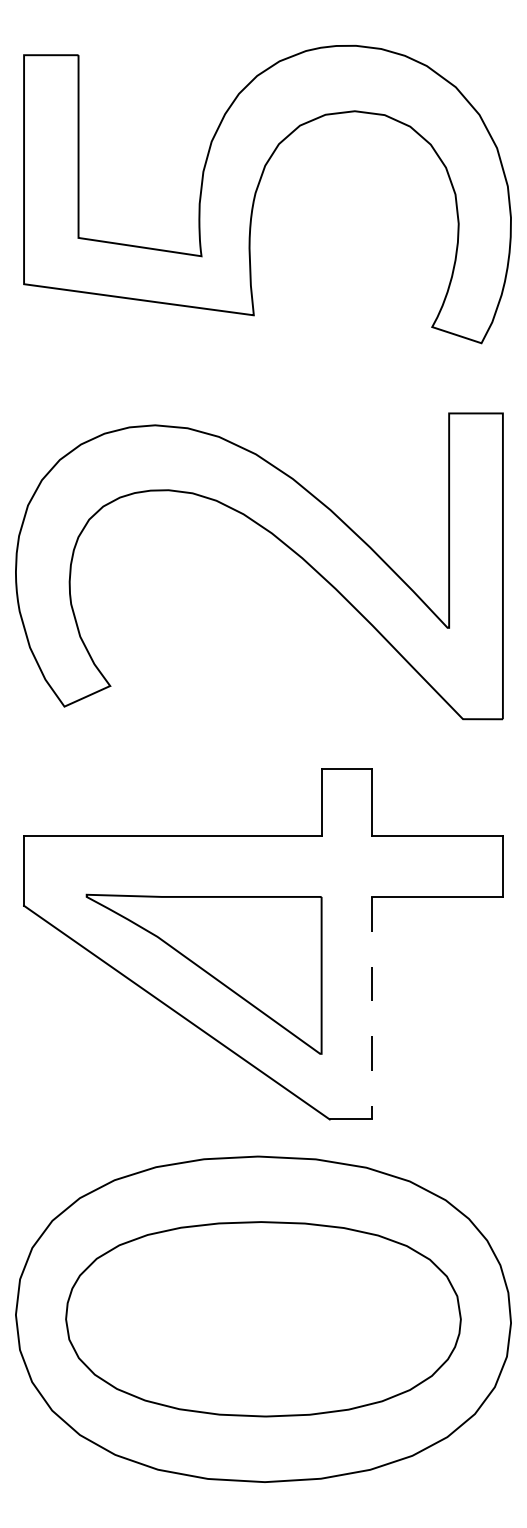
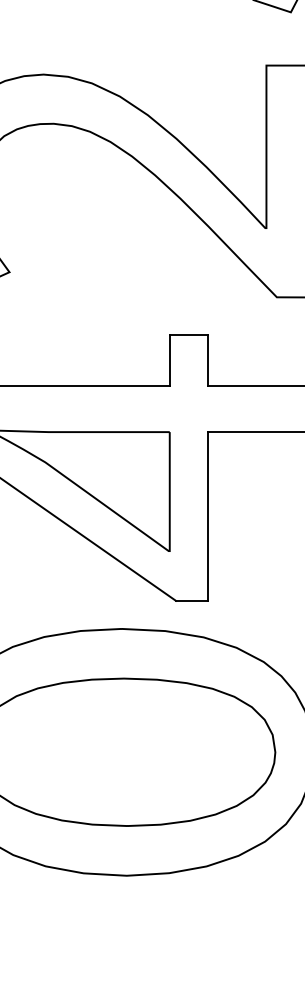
line: (371, 1008) -> (207, 516), dashed -> solid

